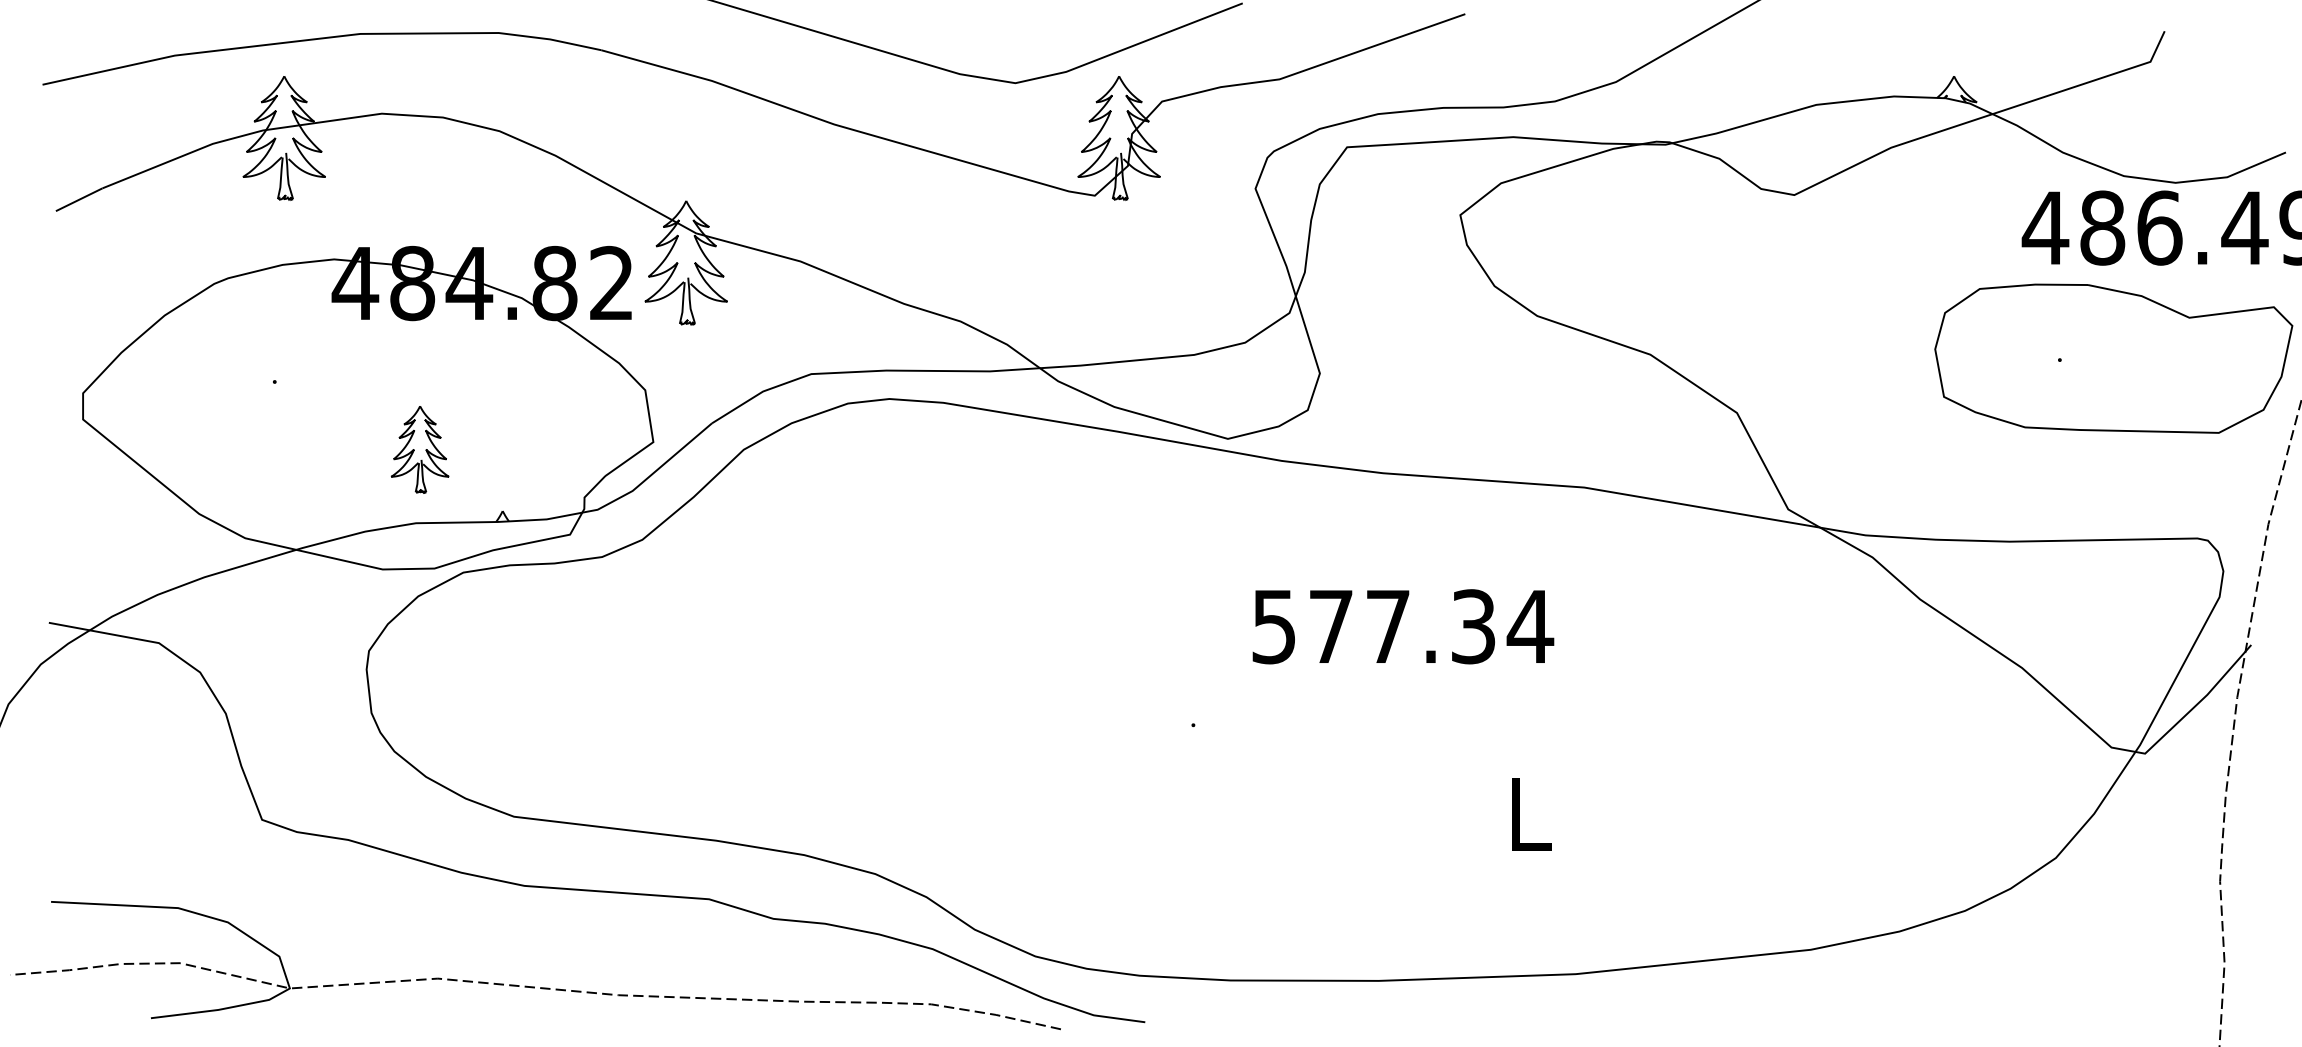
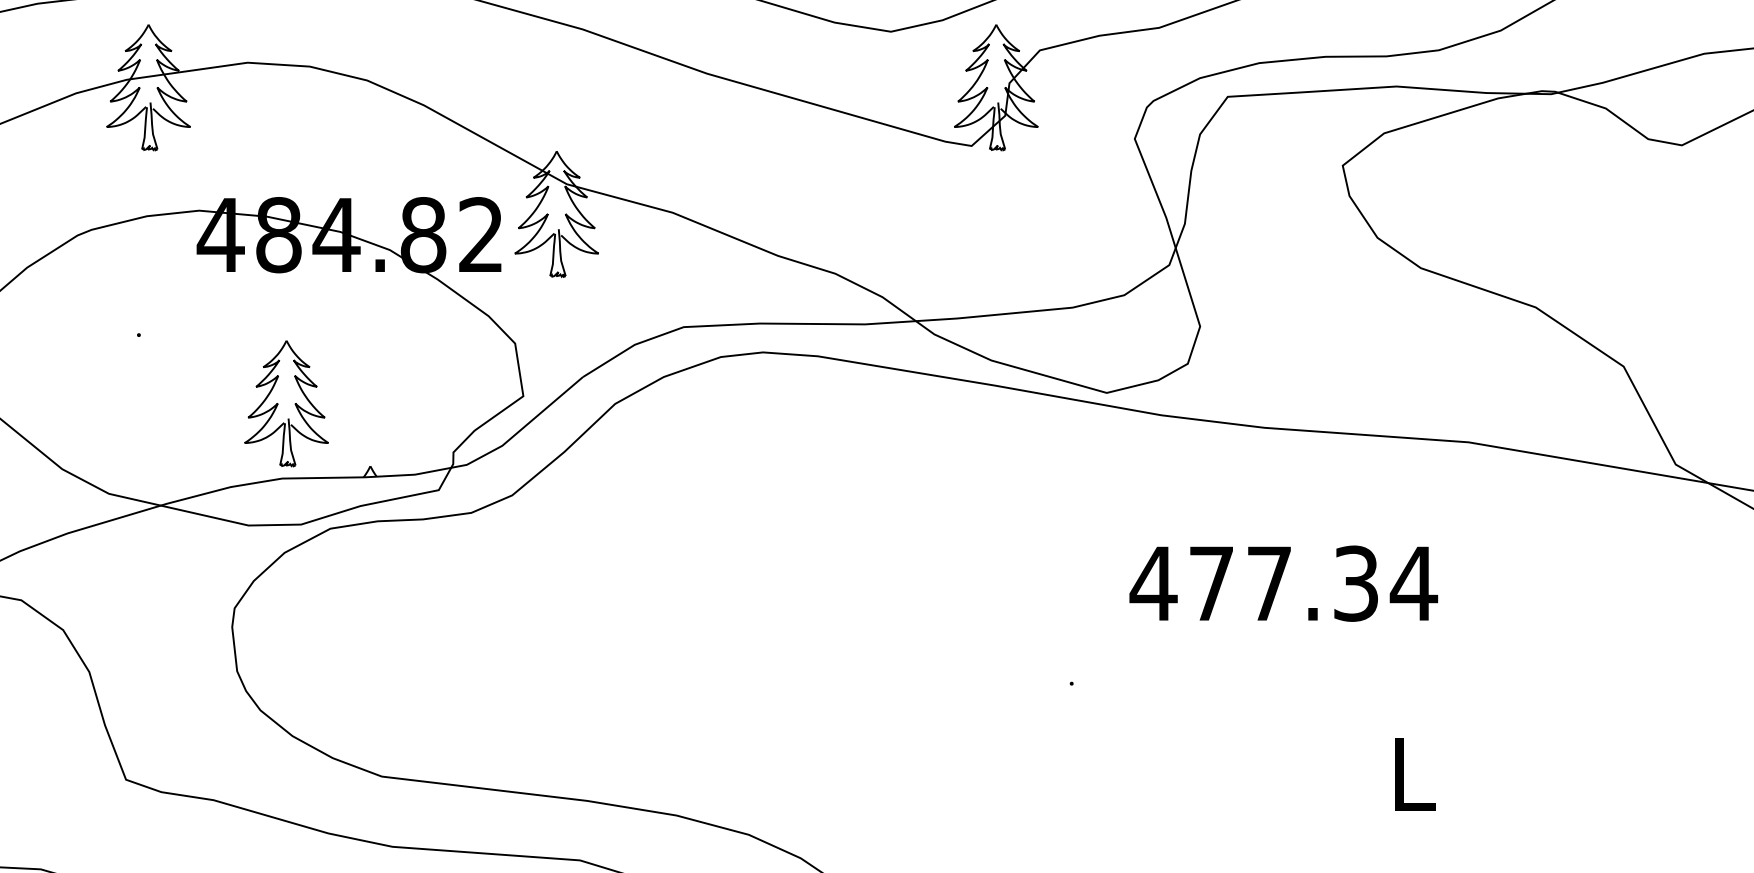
part: (419, 449) -> (285, 403), size x1.43
text: (1273, 627) -> (1153, 584), 577.34 -> 477.34

